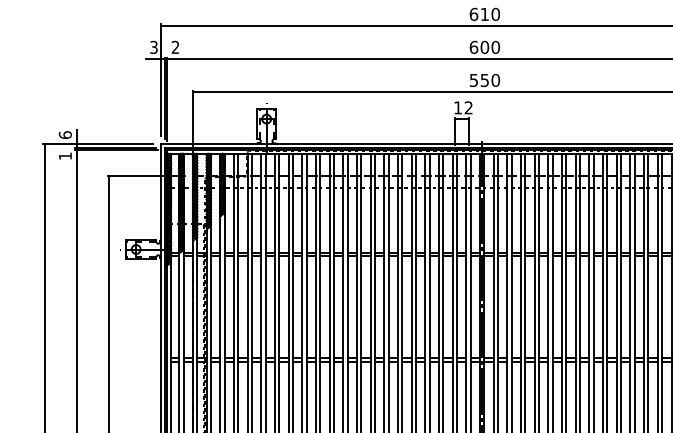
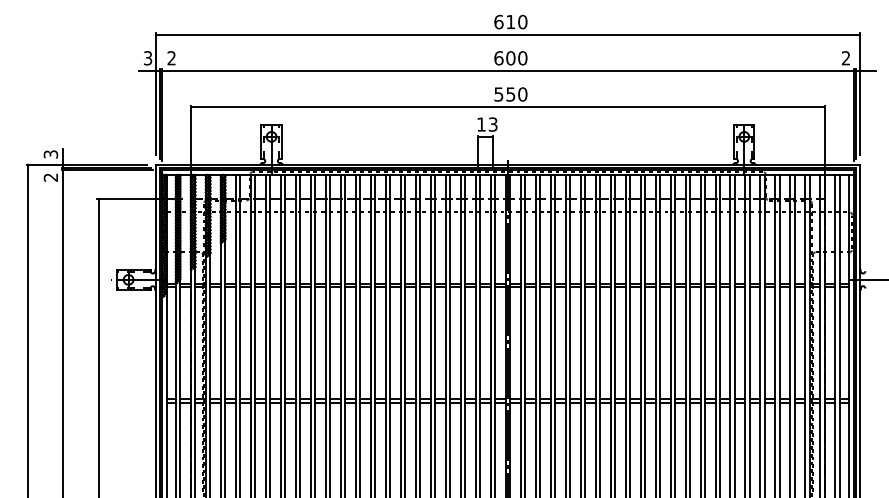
text: (468, 107) -> (492, 124), 12 -> 13
text: (65, 135) -> (50, 154), 6 -> 3
text: (65, 156) -> (50, 177), 1 -> 2

